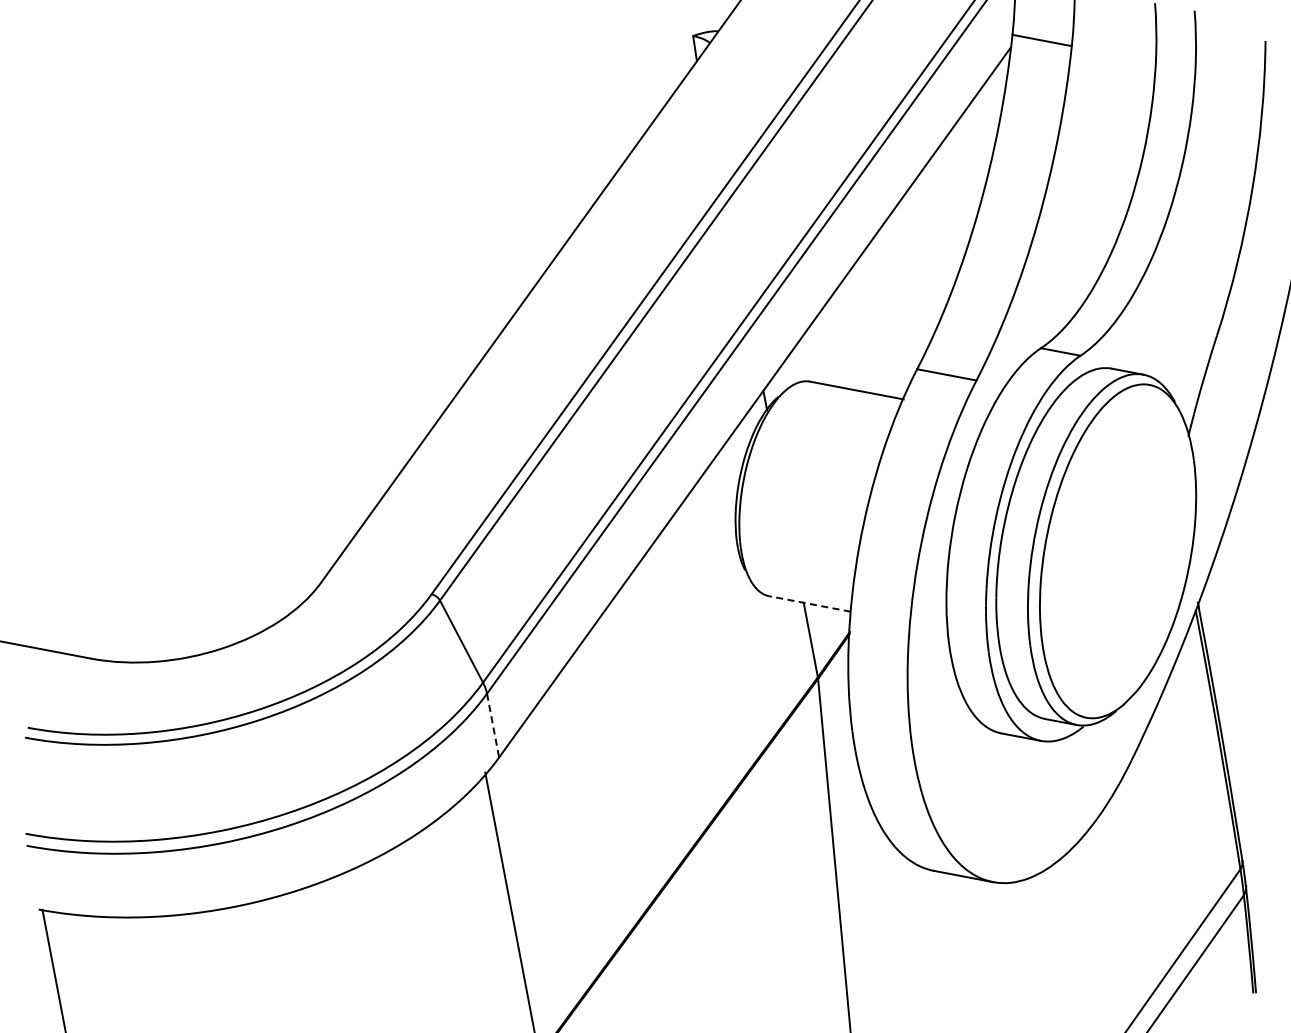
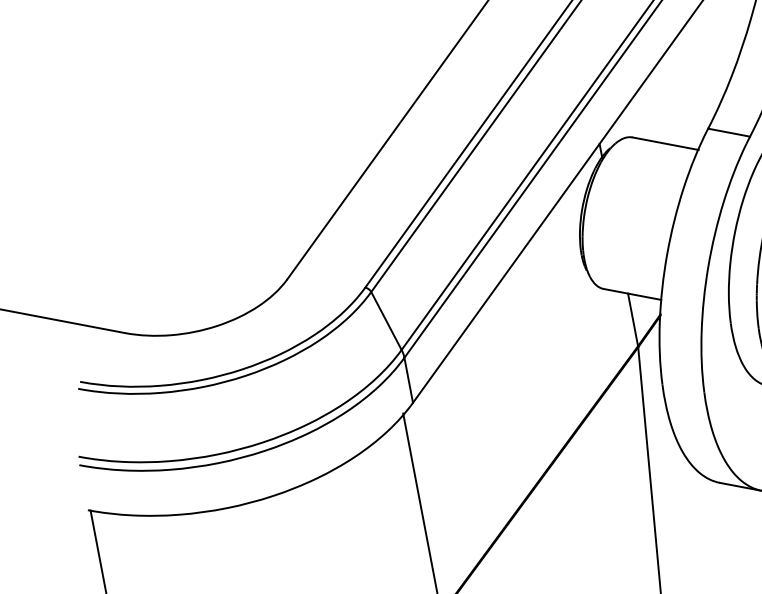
line: (809, 603) -> (632, 294), dashed -> solid
line: (493, 726) -> (409, 380), dashed -> solid

